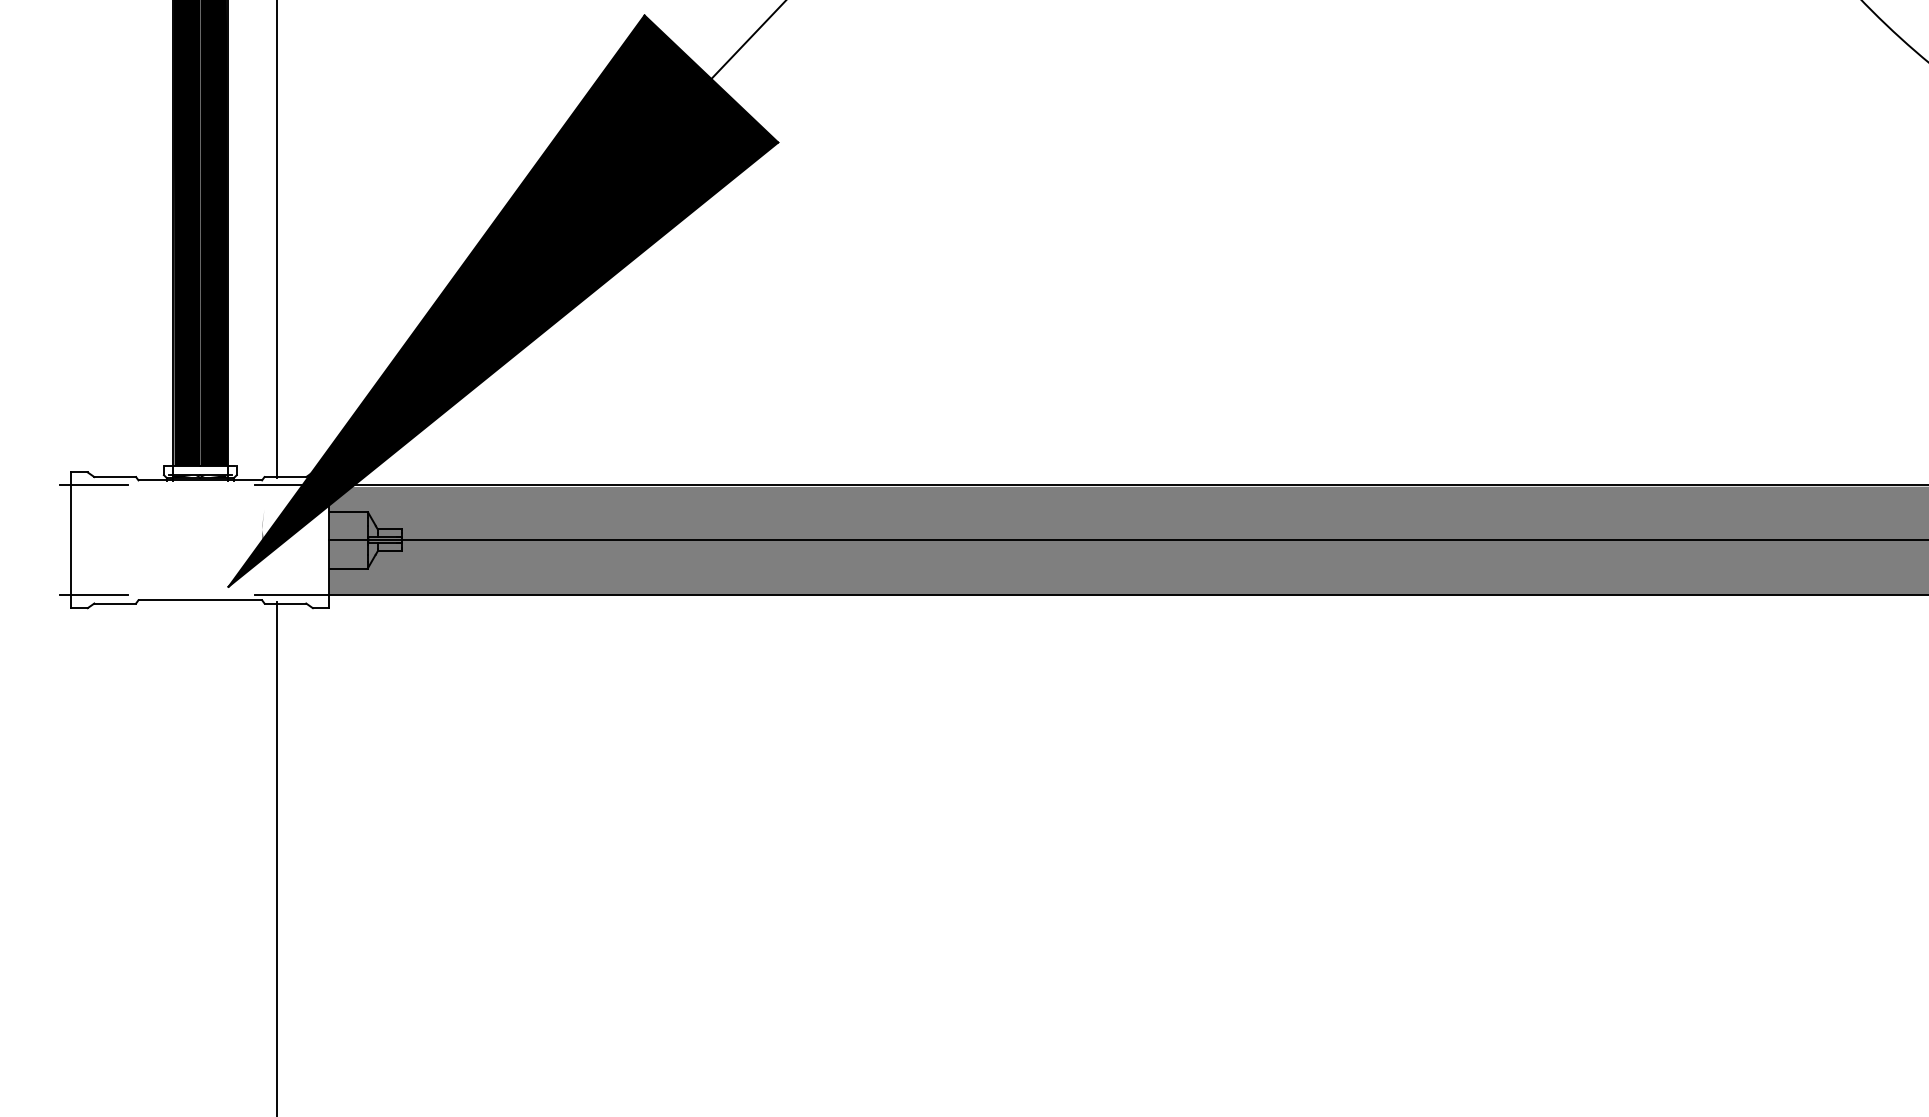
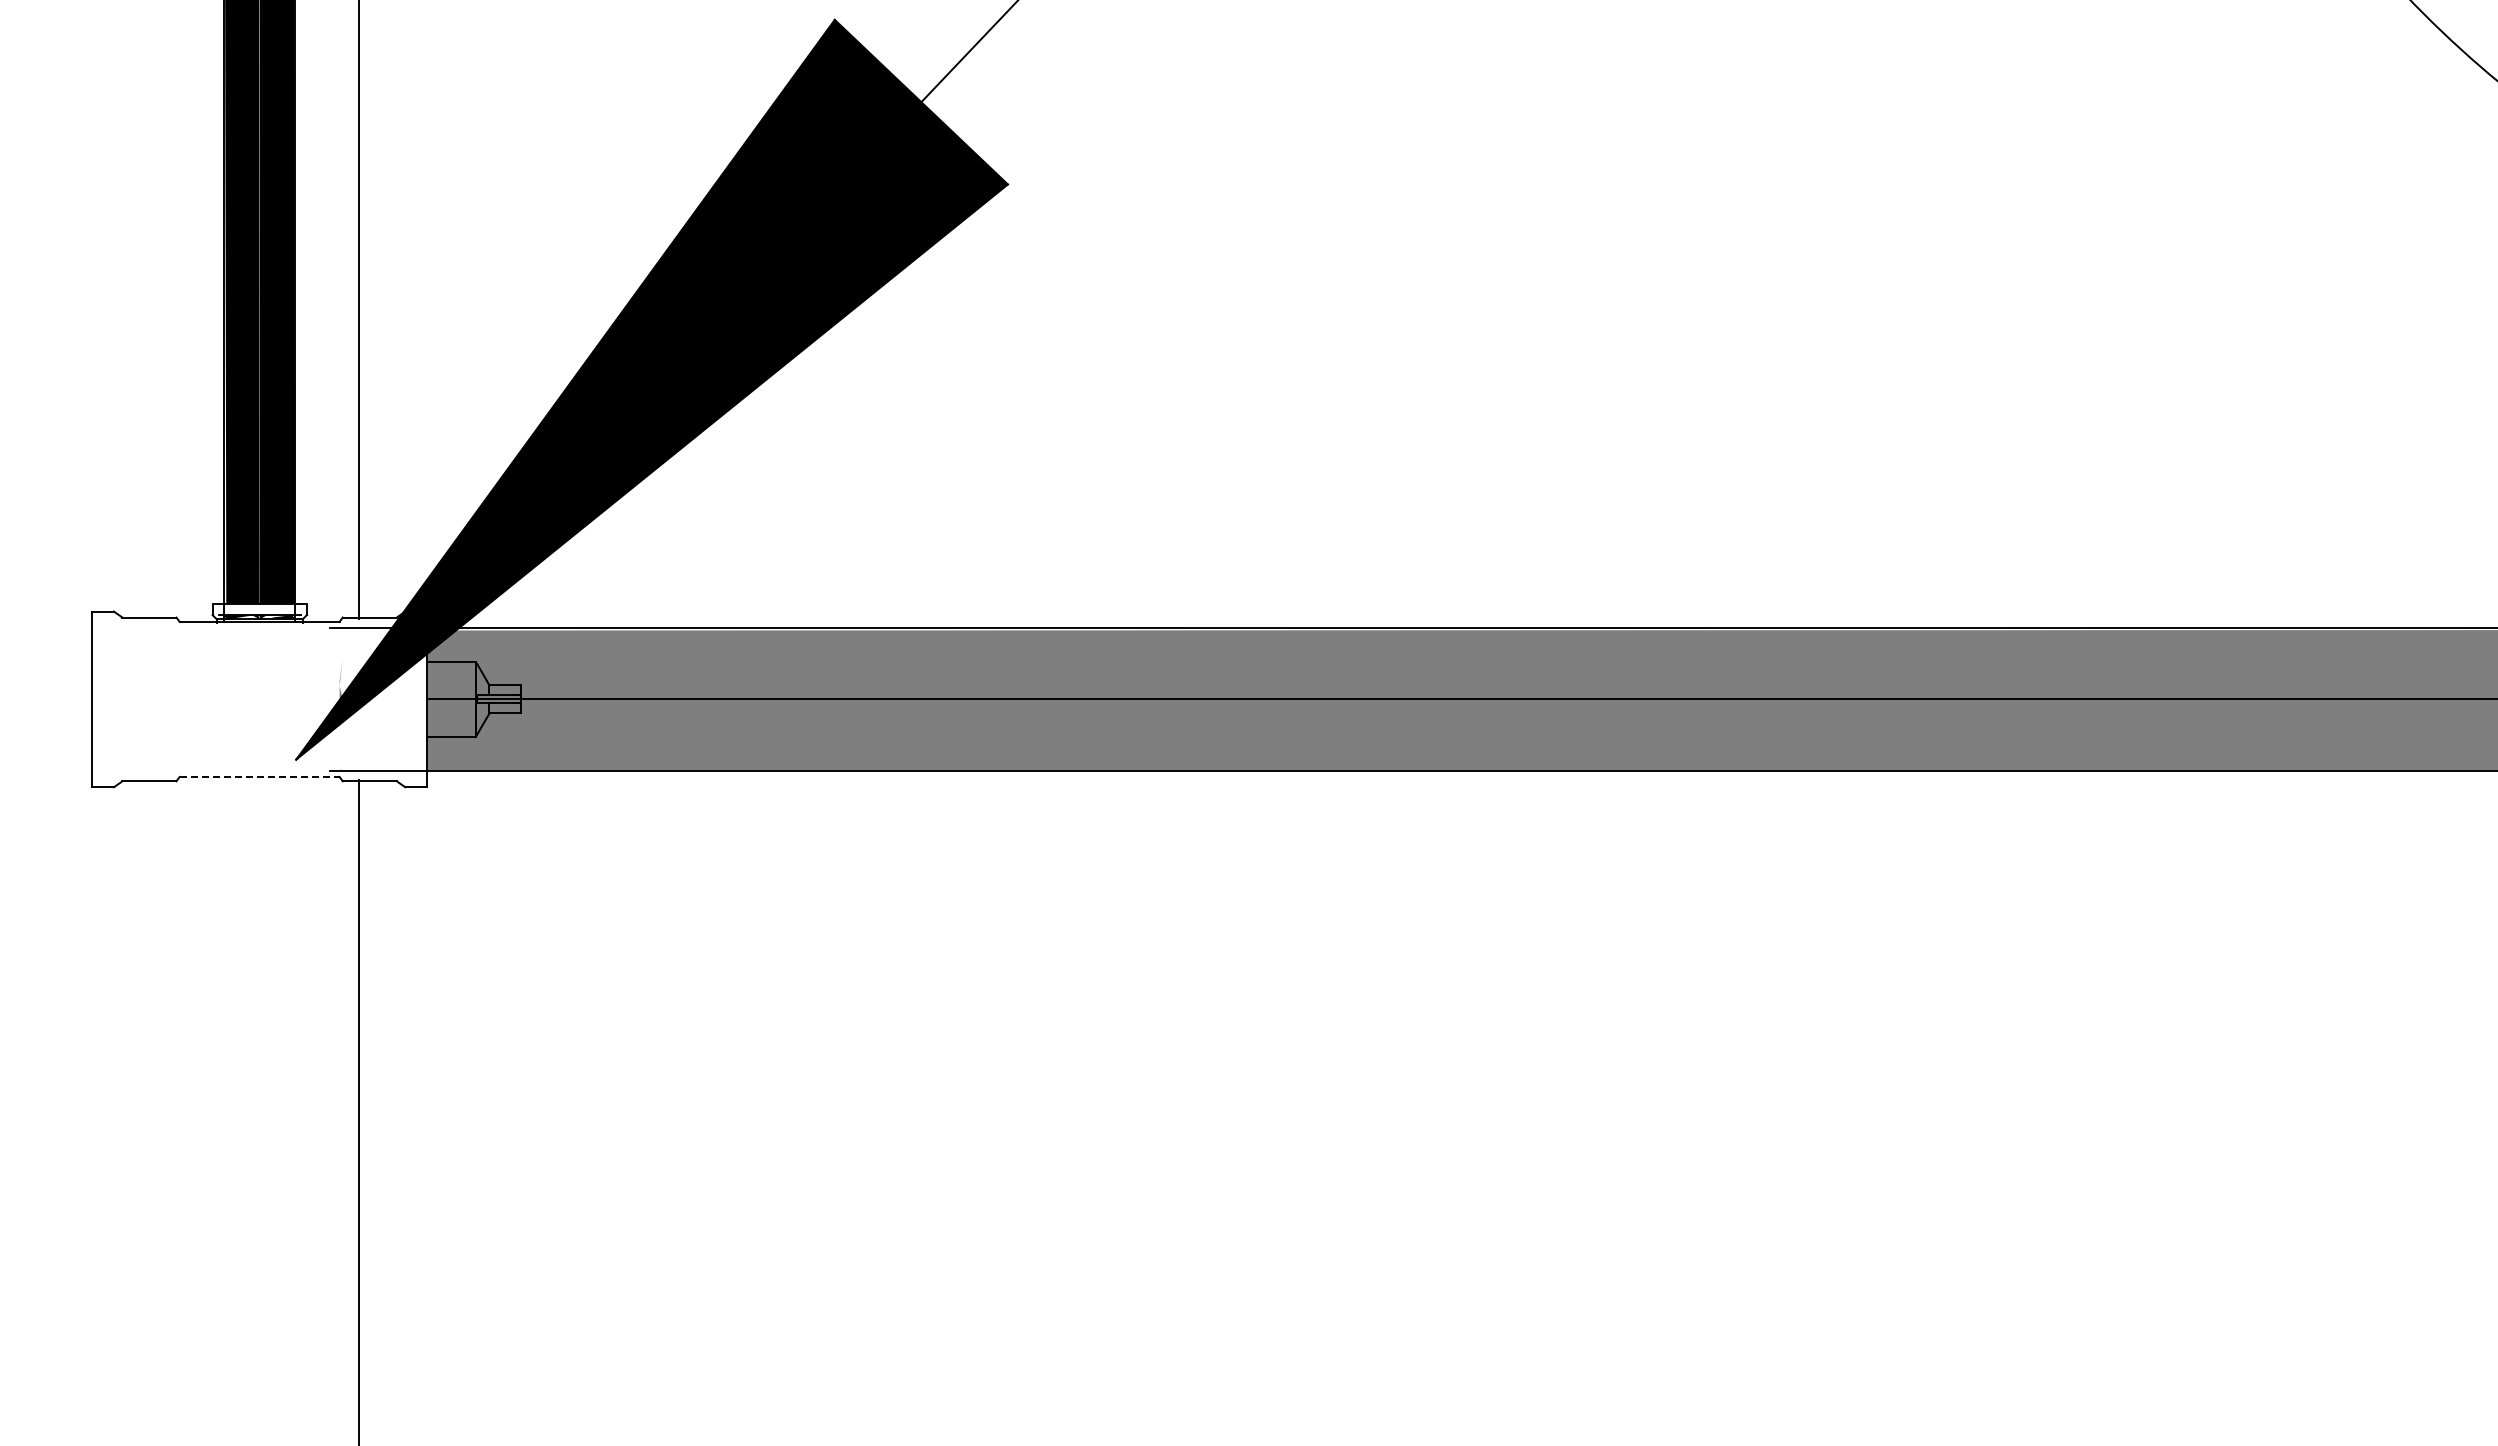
line: (93, 485) -> (121, 628), removed
line: (93, 595) -> (121, 770), removed
line: (200, 600) -> (260, 777), solid -> dashed

